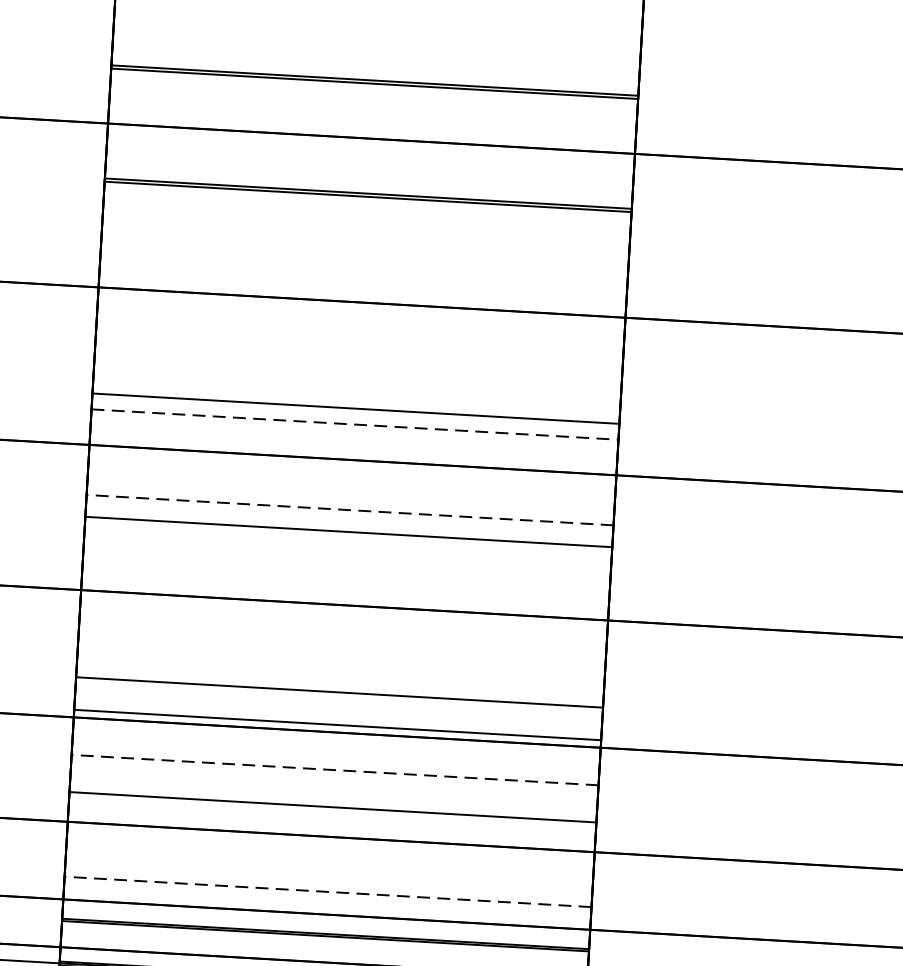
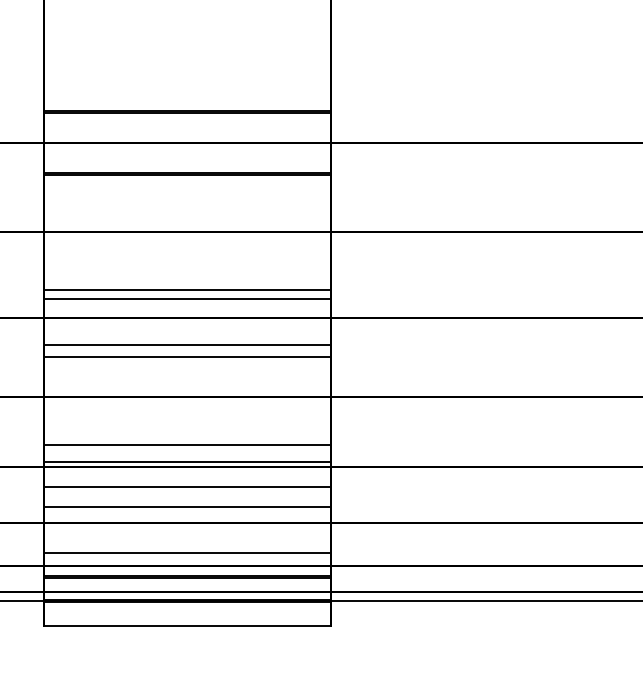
line: (356, 424) -> (188, 298), dashed -> solid
line: (350, 510) -> (187, 345), dashed -> solid
line: (335, 770) -> (187, 487), dashed -> solid
line: (328, 892) -> (187, 553), dashed -> solid

